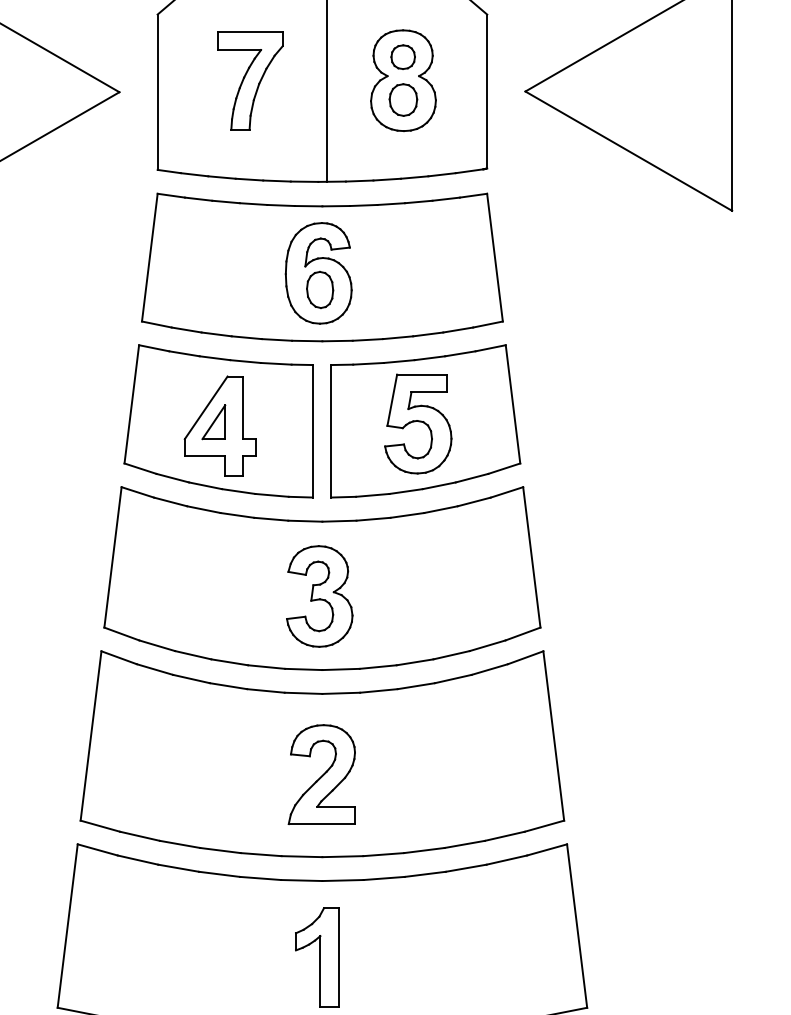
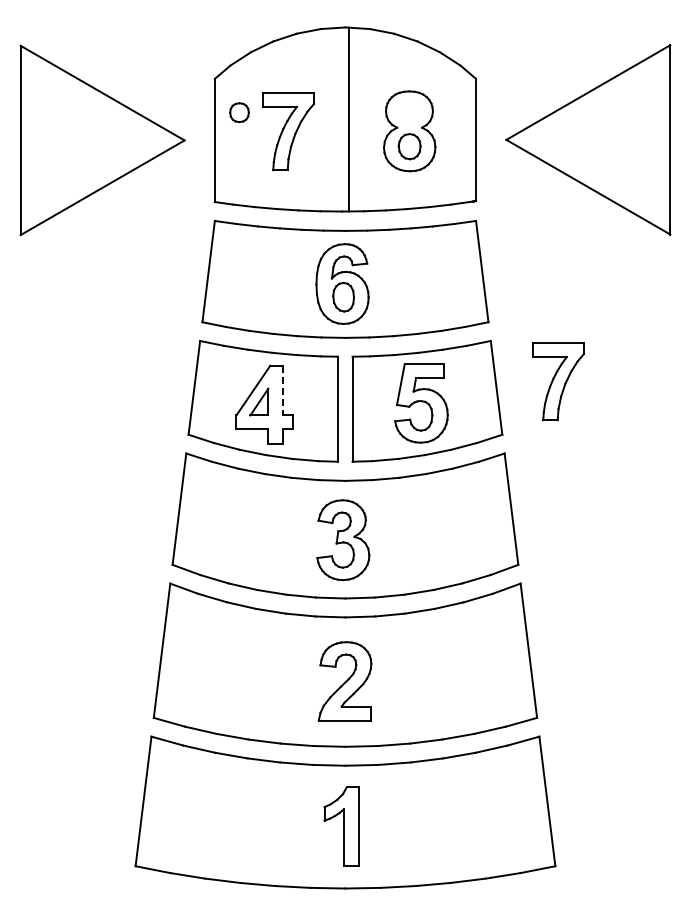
part: (403, 56) -> (239, 112), moved
part: (591, 396) -> (558, 381), added
line: (242, 407) -> (282, 390), solid -> dashed

